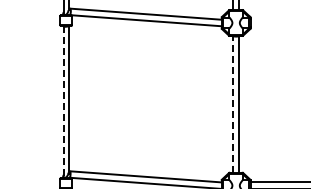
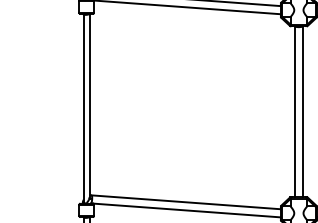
line: (63, 100) -> (83, 106), dashed -> solid
line: (232, 103) -> (294, 110), dashed -> solid

